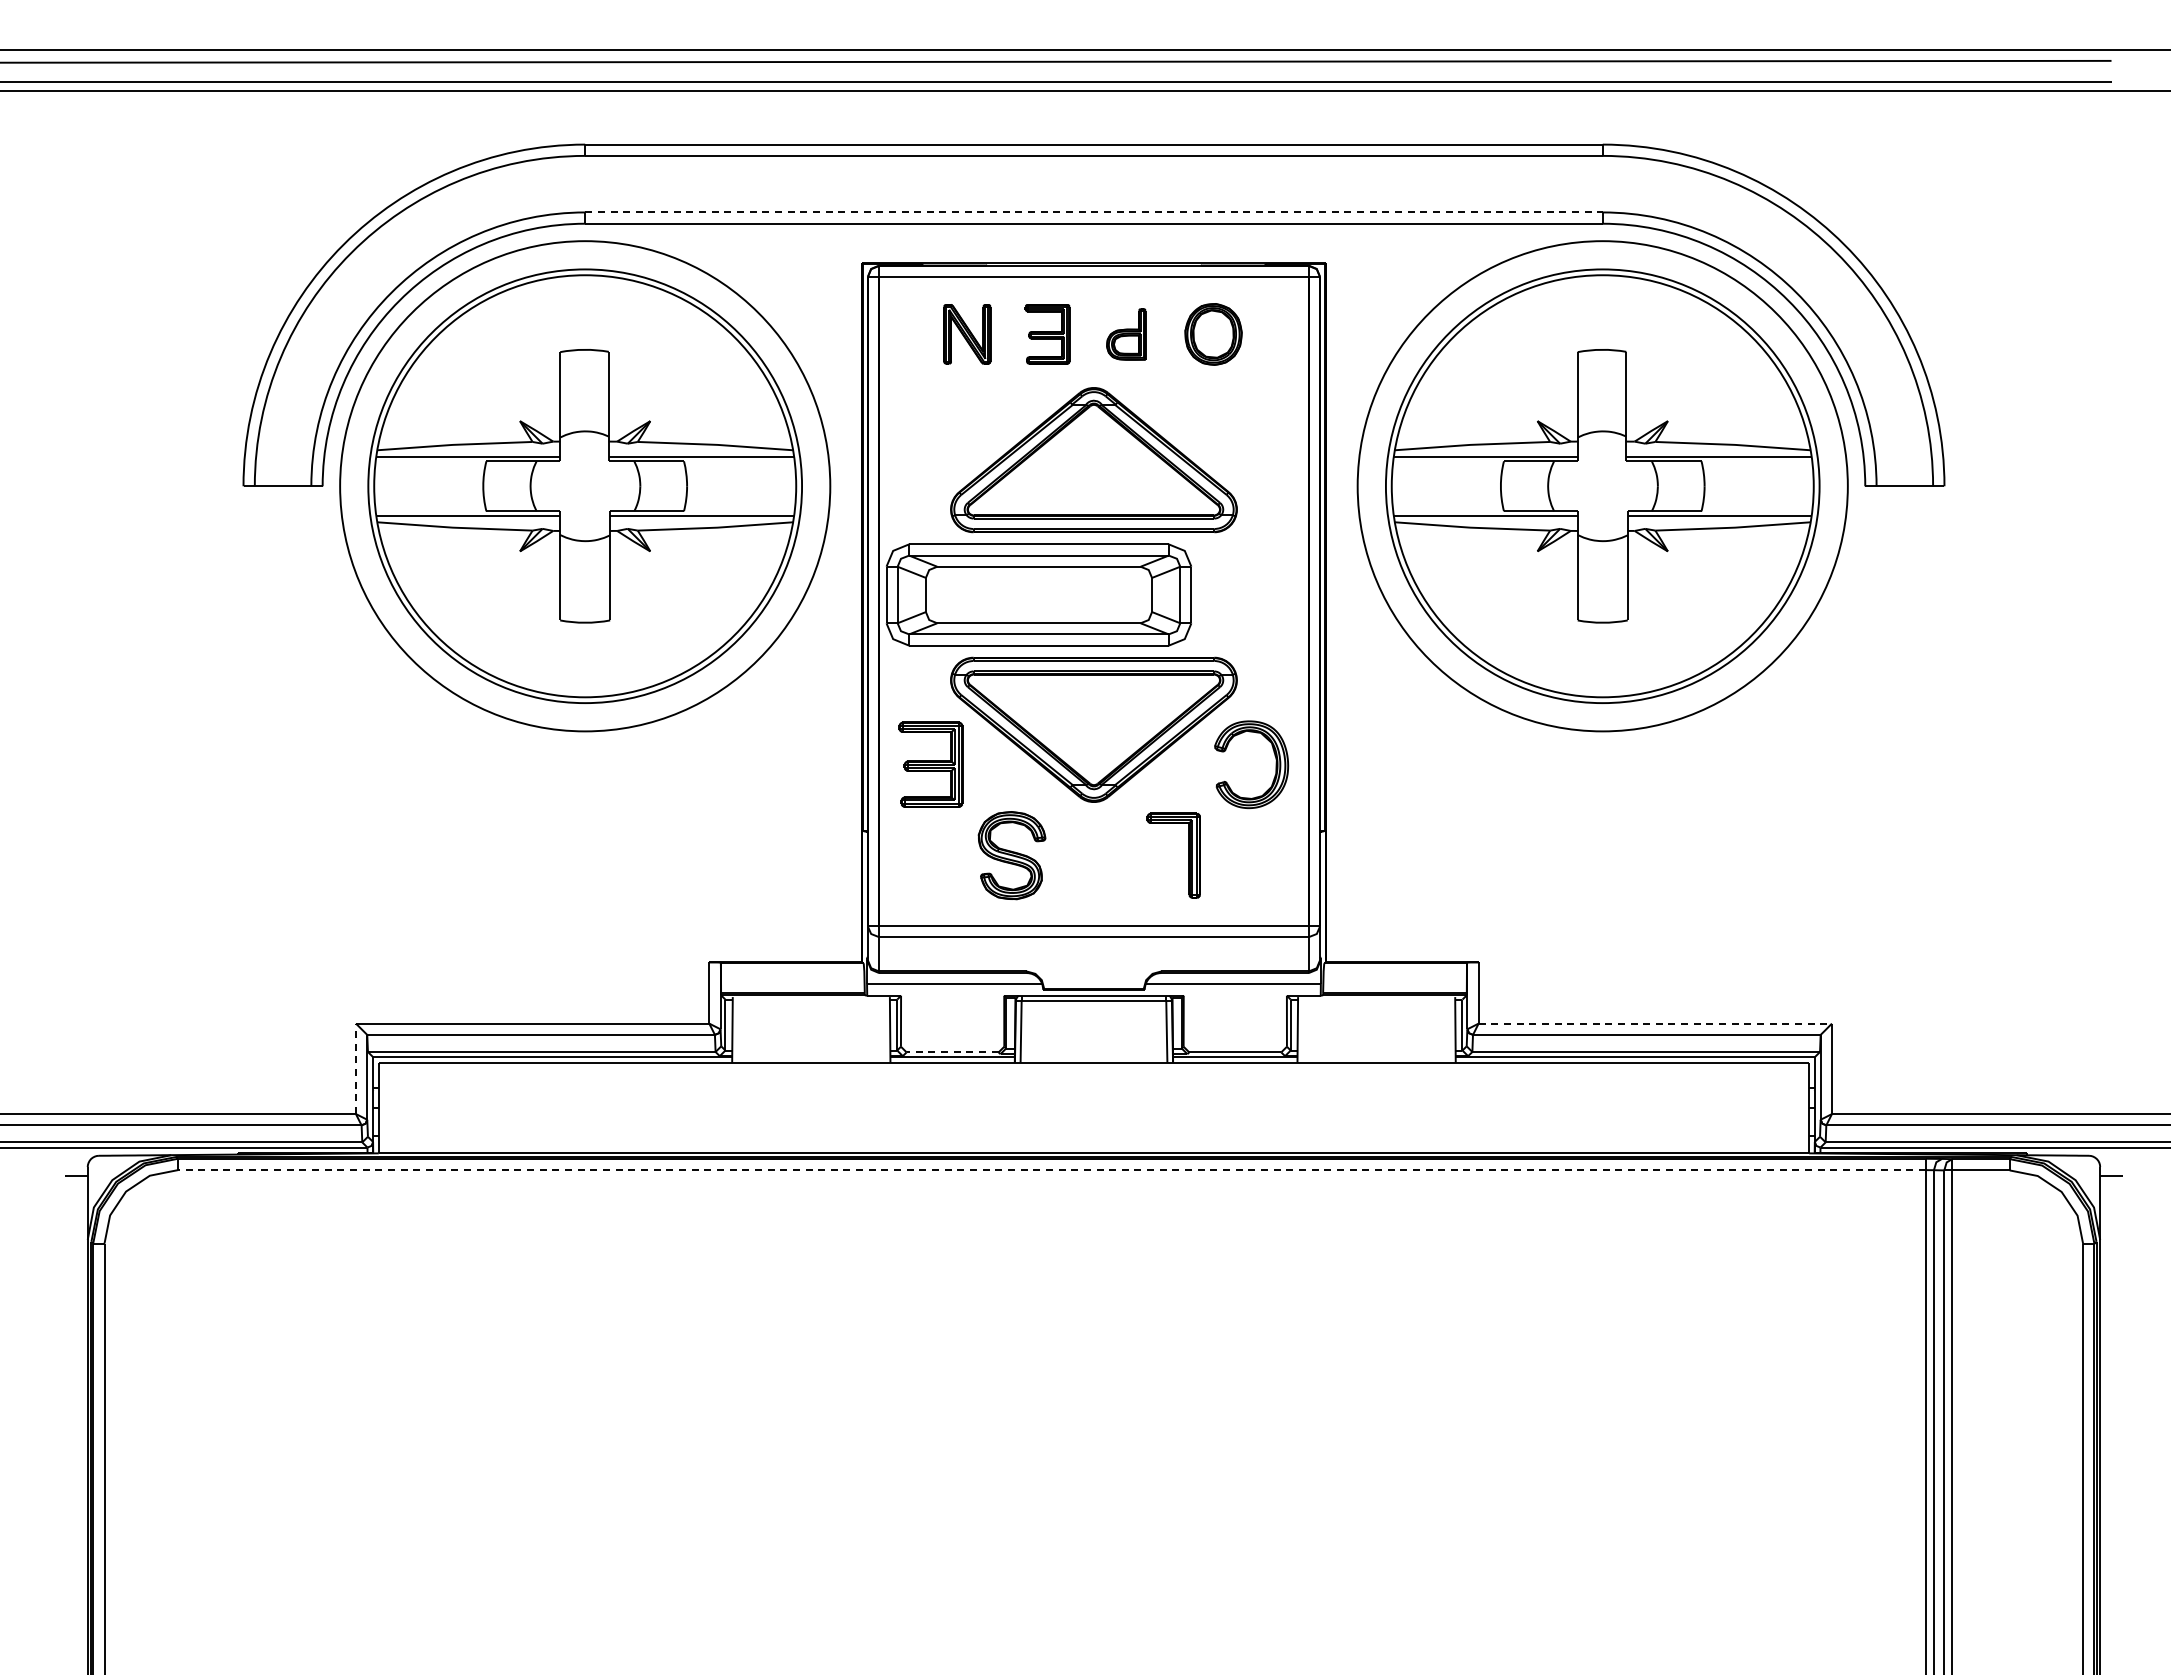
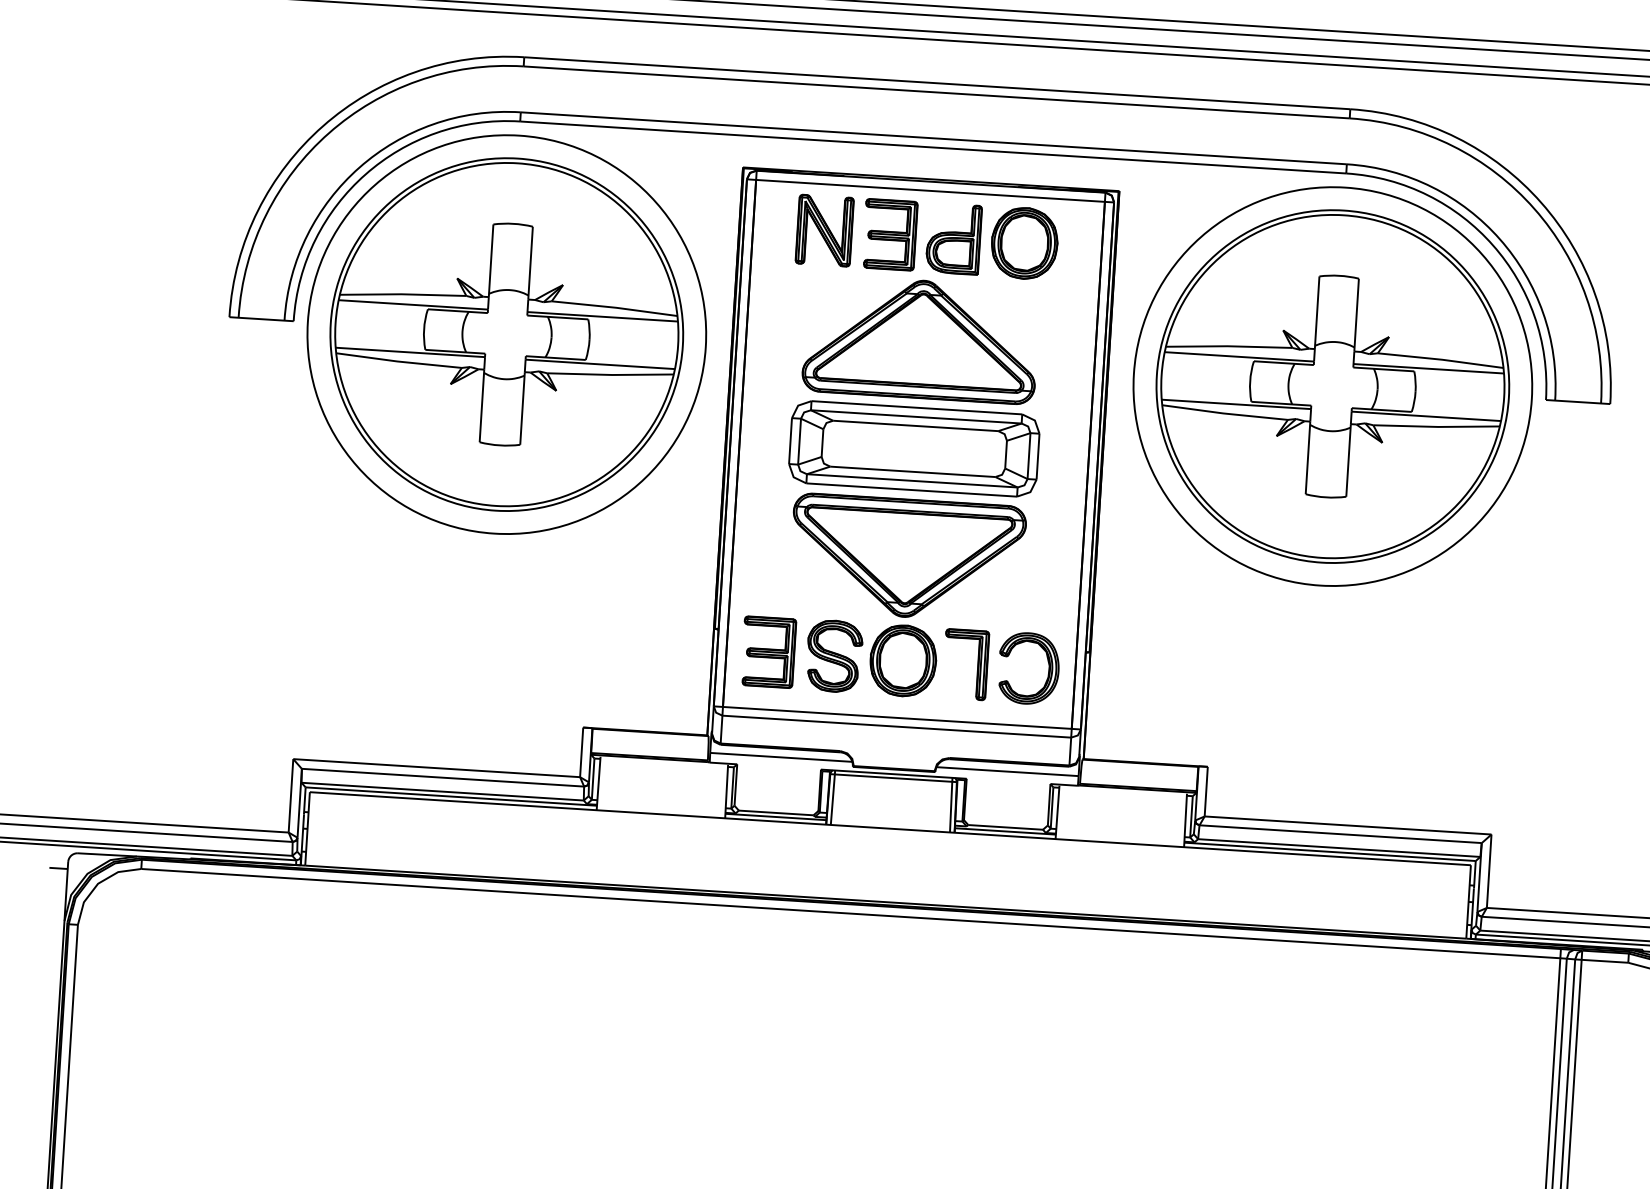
line: (1093, 212) -> (933, 138), dashed -> solid
part: (967, 334) -> (824, 230), size x1.43
part: (1047, 334) -> (889, 235), size x1.43
part: (1126, 334) -> (954, 239), size x1.67
part: (1213, 334) -> (1024, 243), size x1.43
part: (1038, 594) -> (913, 448), moved
part: (930, 764) -> (768, 652), moved
part: (1275, 764) -> (1048, 669), moved
part: (1096, 855) -> (903, 660), added
line: (1655, 1023) -> (1348, 825), dashed -> solid
line: (952, 1052) -> (776, 813), dashed -> solid
line: (355, 1068) -> (290, 795), dashed -> solid
line: (1051, 1170) -> (850, 913), dashed -> solid

